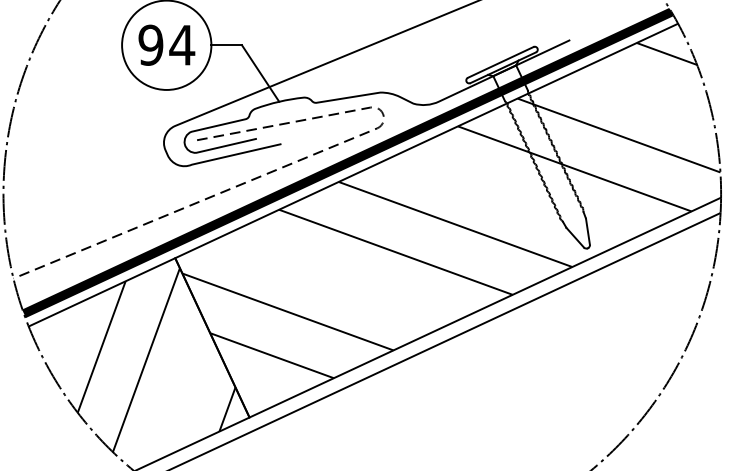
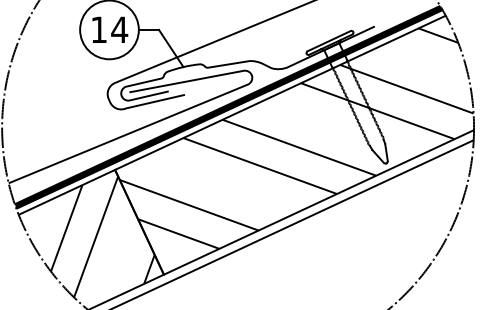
text: (151, 44) -> (99, 29), 94 -> 14
line: (300, 160) -> (197, 105), dashed -> solid

